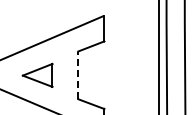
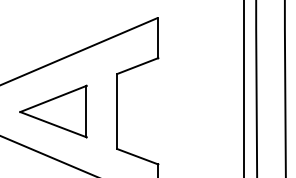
part: (37, 75) -> (53, 111), size x1.43
line: (78, 75) -> (117, 111), dashed -> solid

